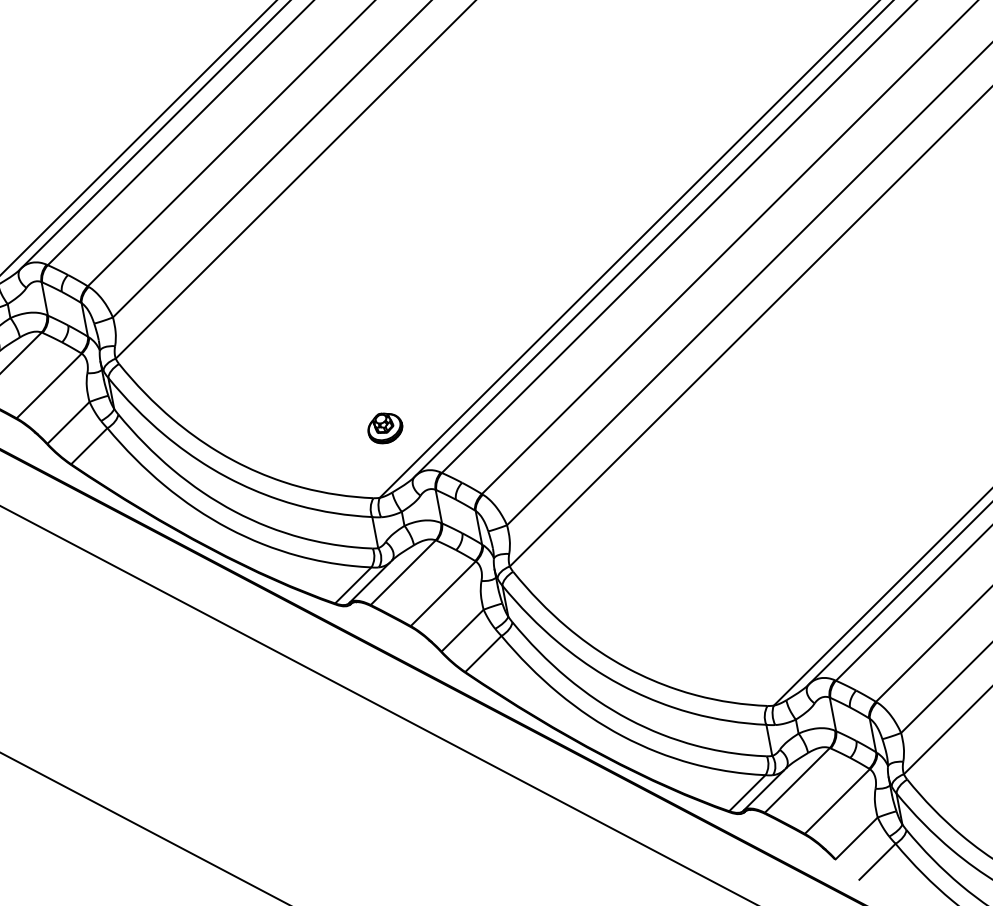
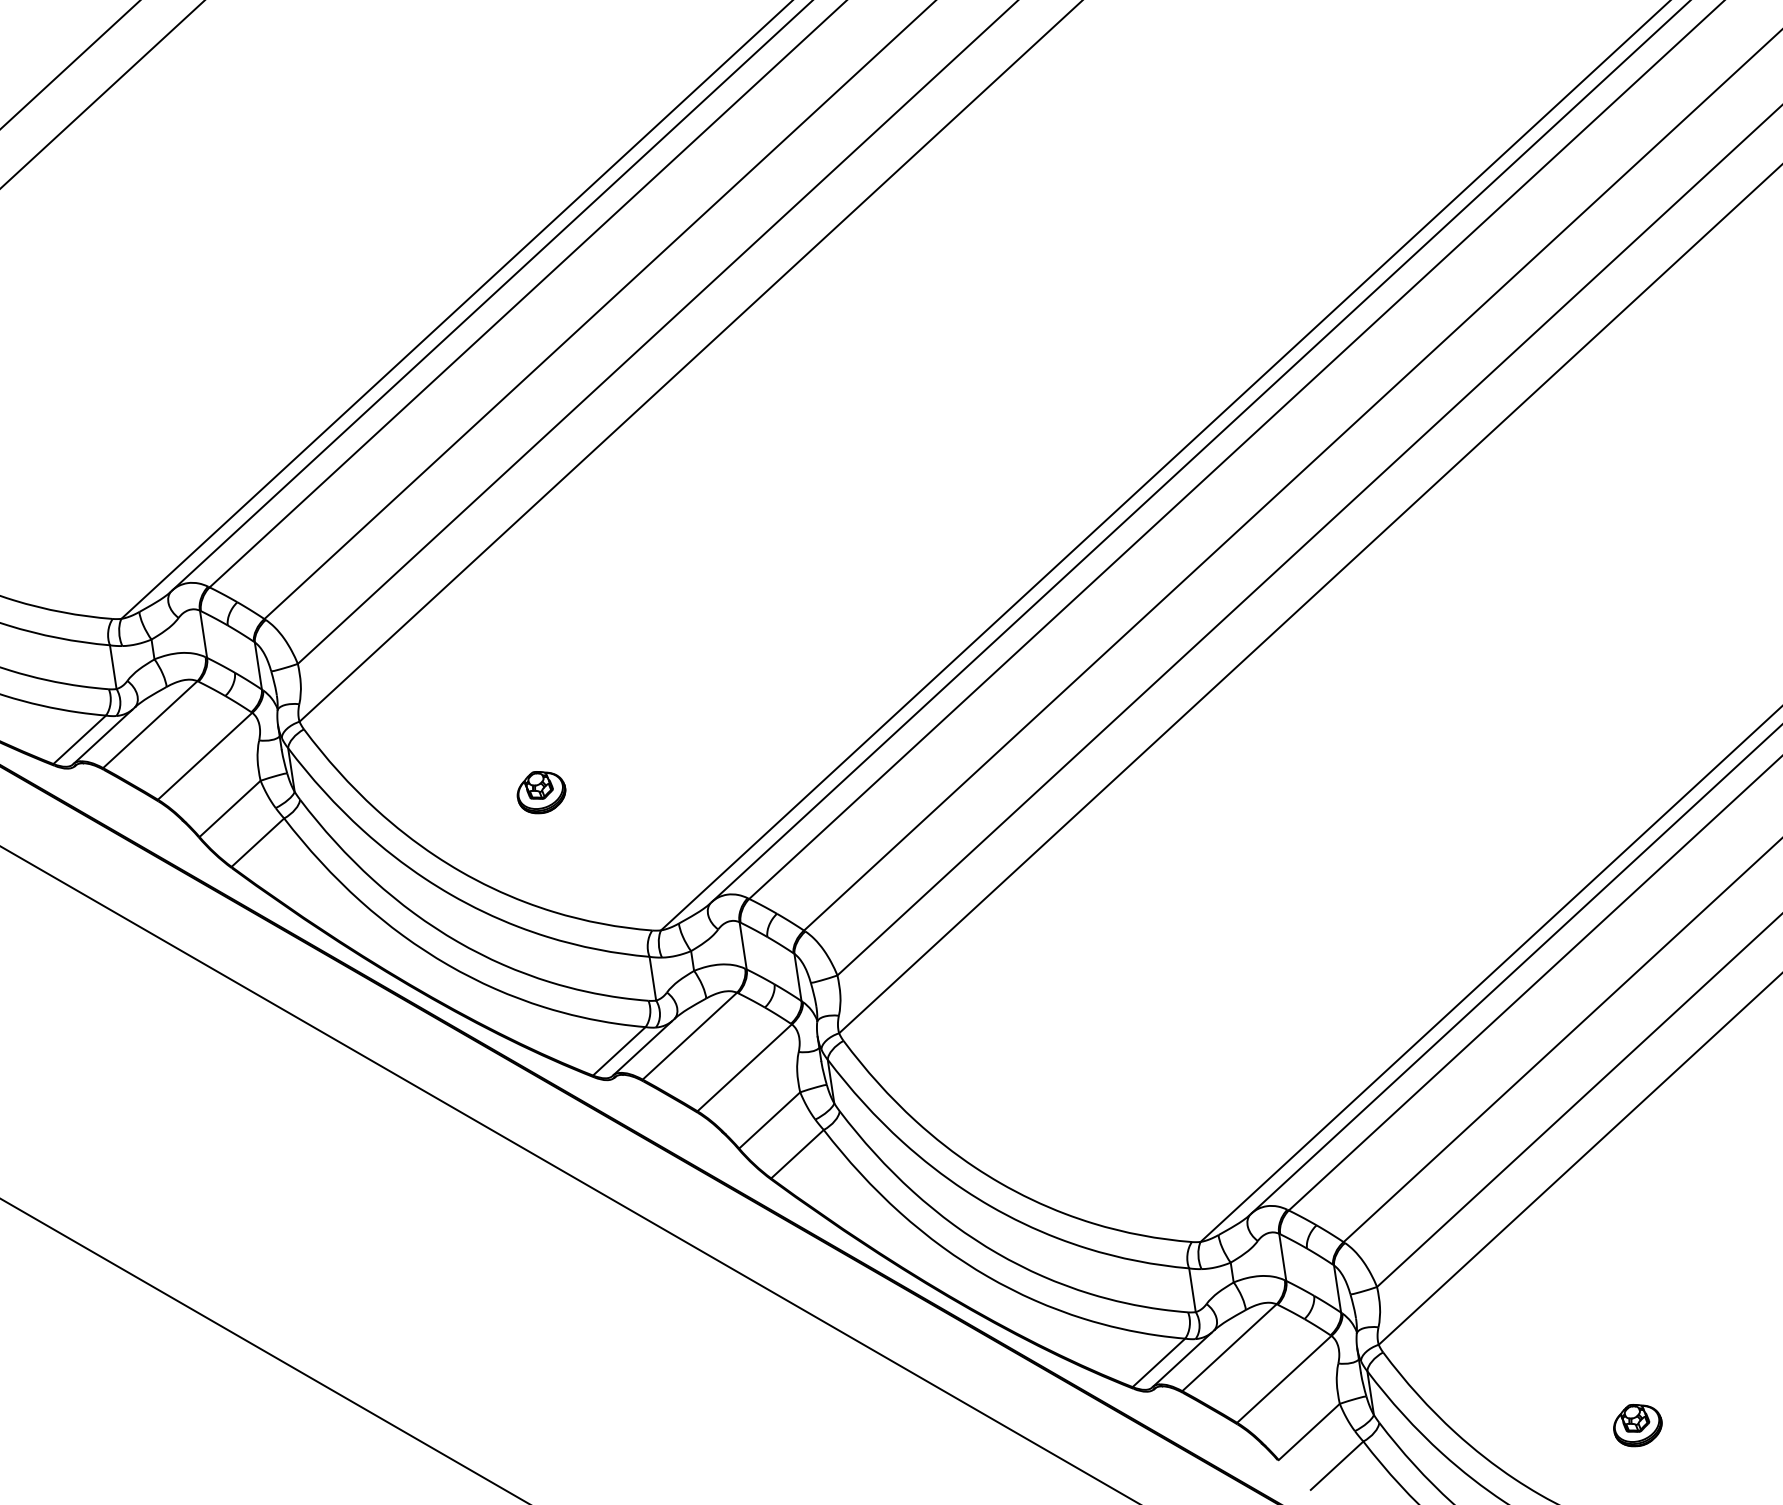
part: (385, 428) -> (541, 792), moved

